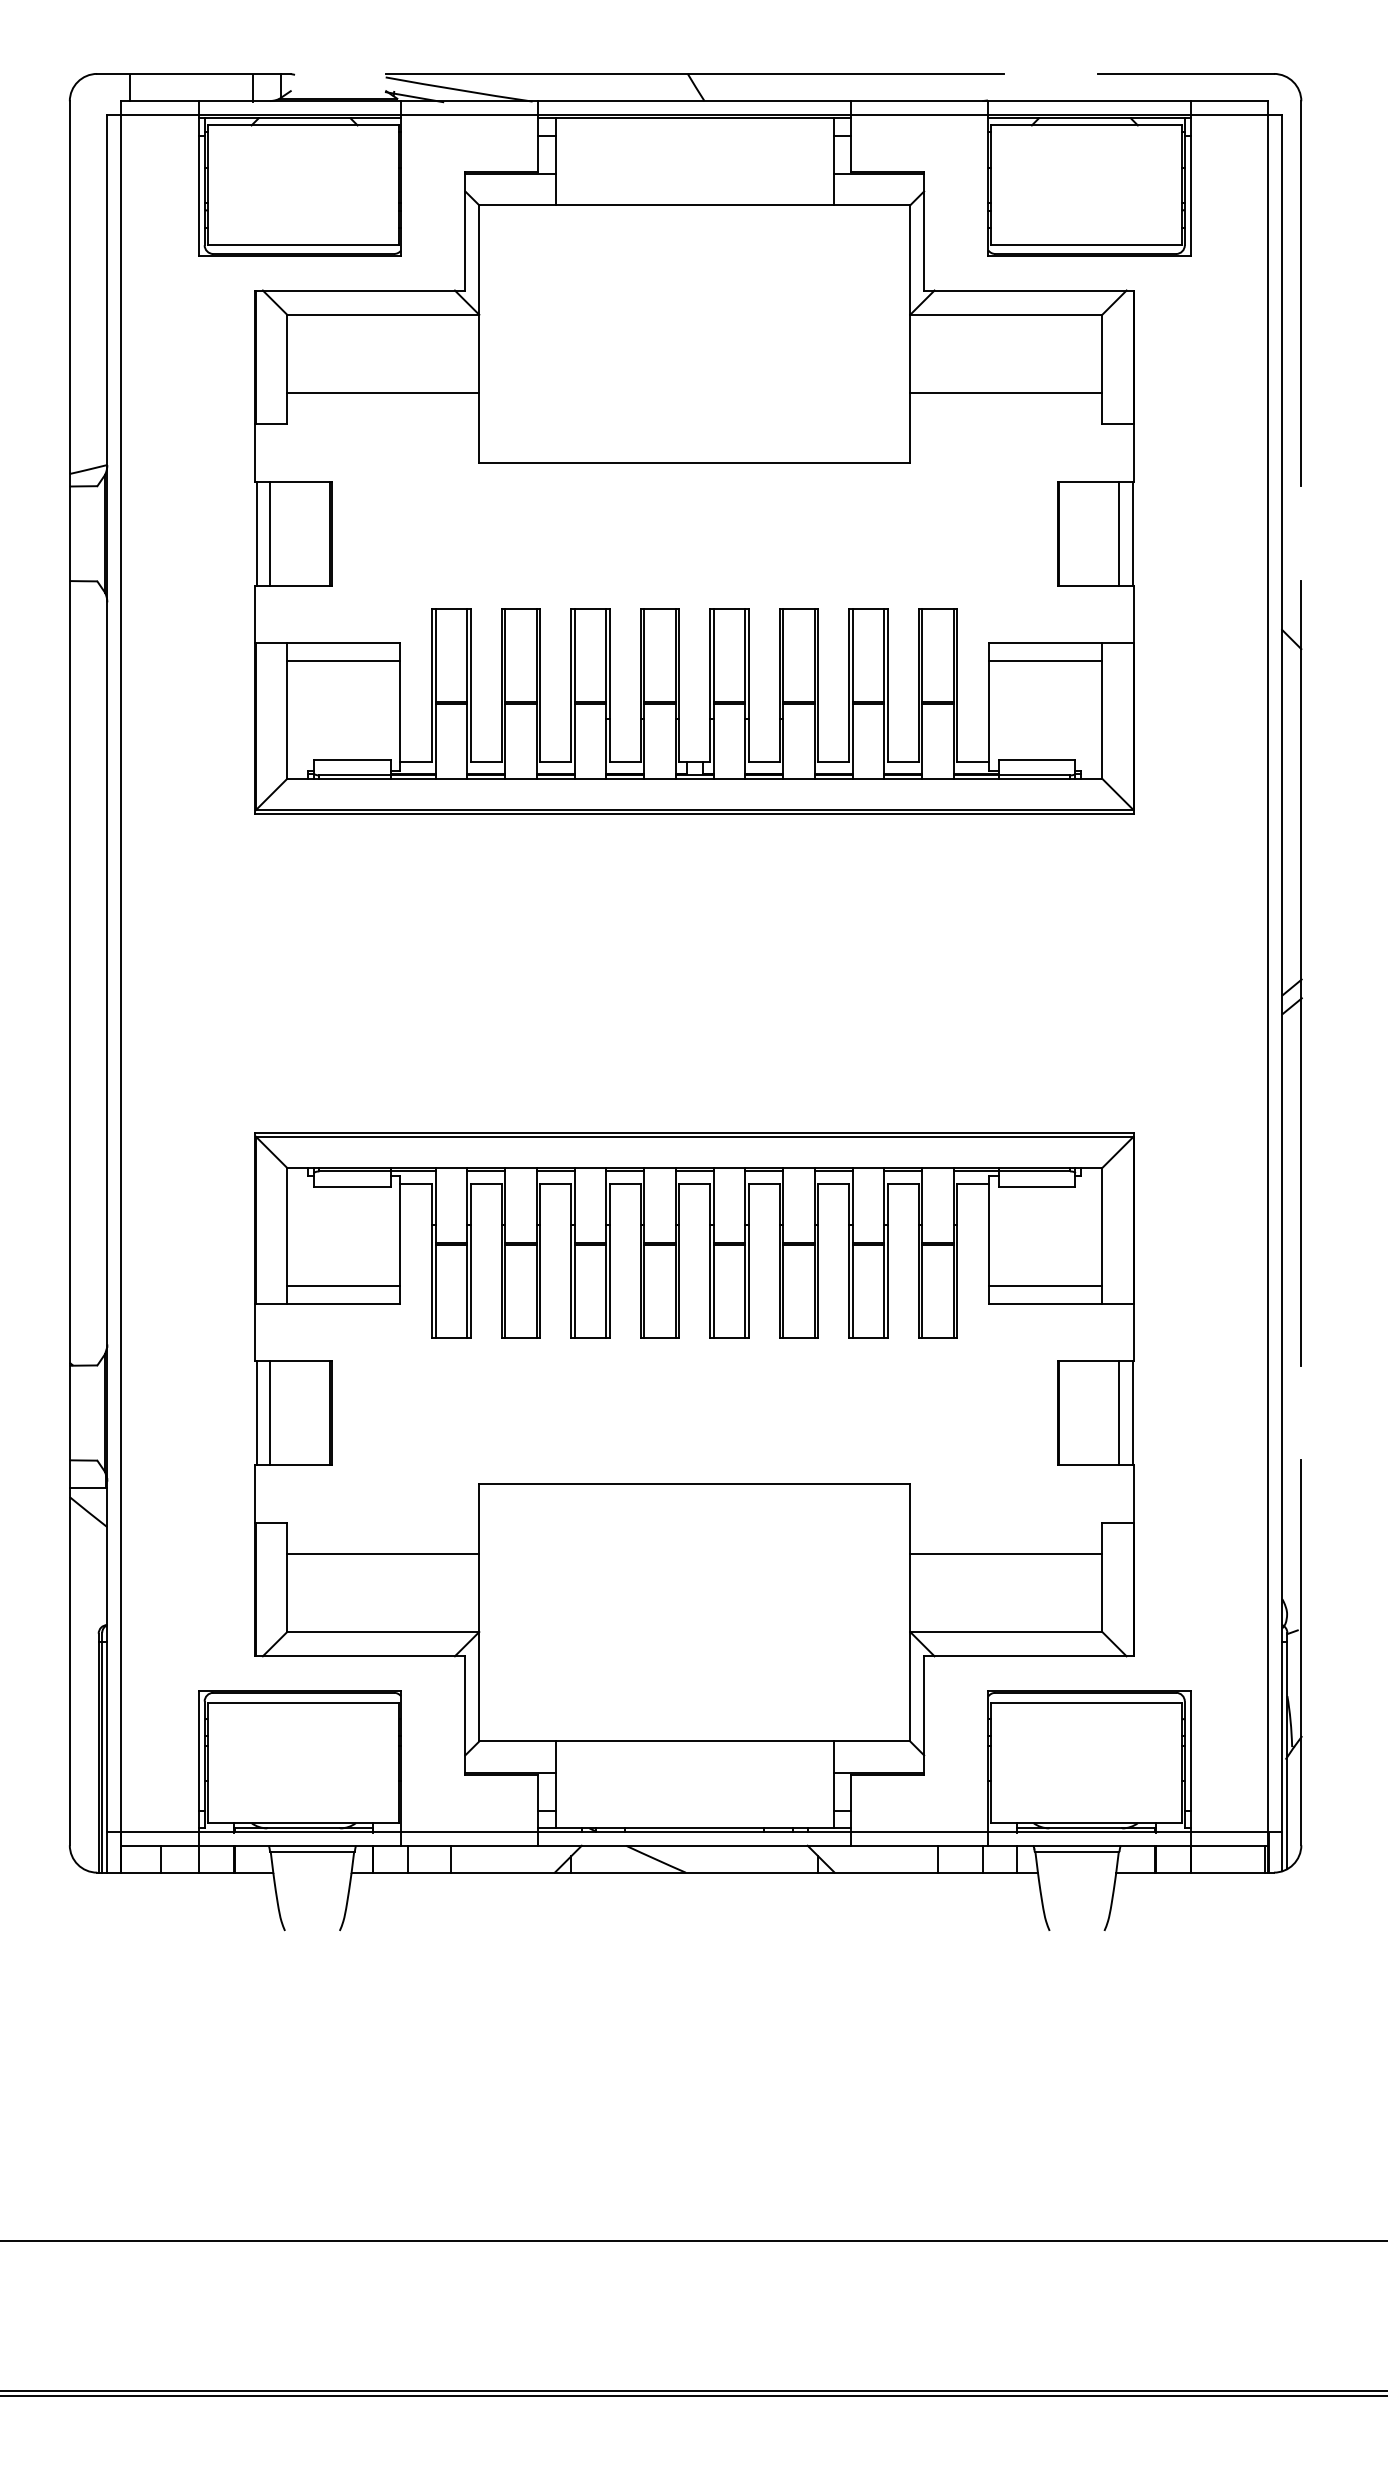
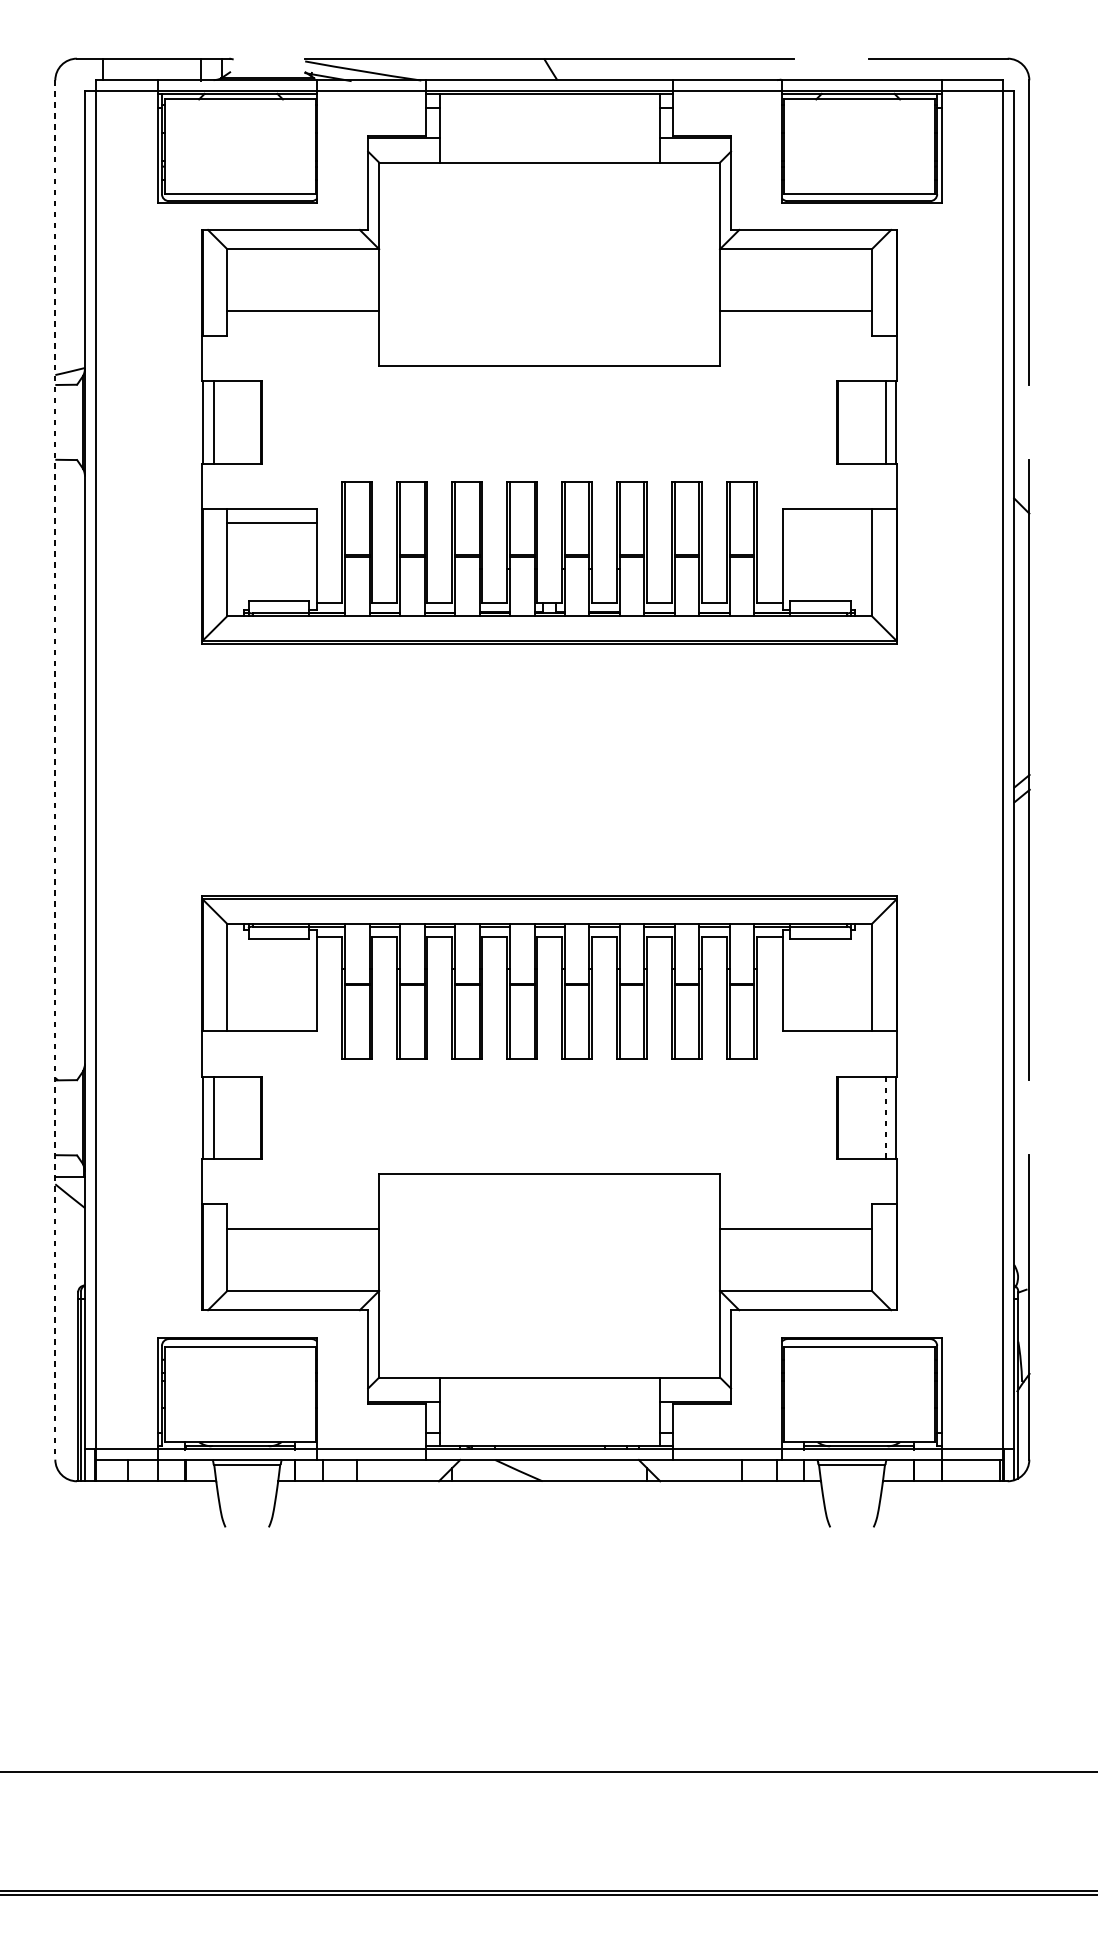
line: (1045, 660) -> (827, 522), removed
line: (69, 973) -> (55, 770), solid -> dashed
line: (343, 1286) -> (271, 1017), removed
line: (1045, 1286) -> (827, 1017), removed
line: (1119, 1412) -> (885, 1117), solid -> dashed

